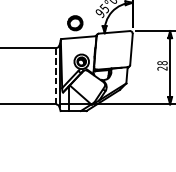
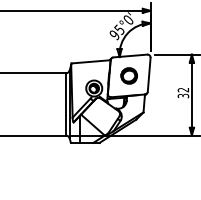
part: (74, 22) -> (128, 75), moved
text: (162, 65) -> (183, 92), 28 -> 32
line: (55, 75) -> (65, 103), dashed -> solid

